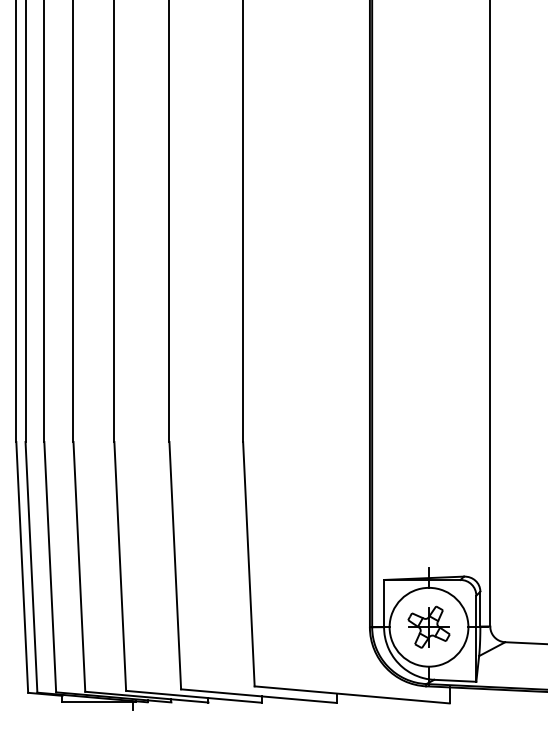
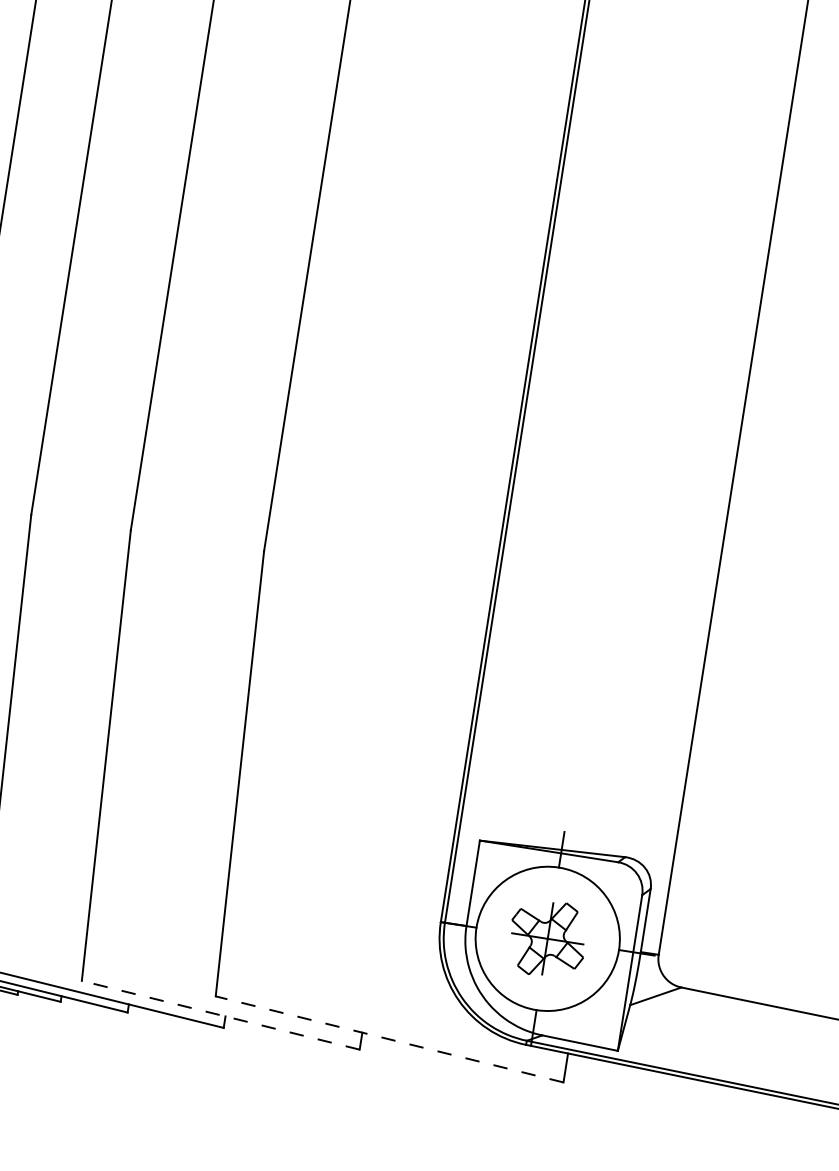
line: (352, 694) -> (390, 1038), solid -> dashed
line: (258, 696) -> (219, 1015), solid -> dashed

